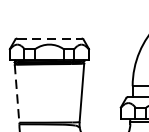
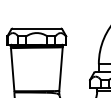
line: (49, 38) -> (36, 28), dashed -> solid
line: (16, 93) -> (12, 69), dashed -> solid

